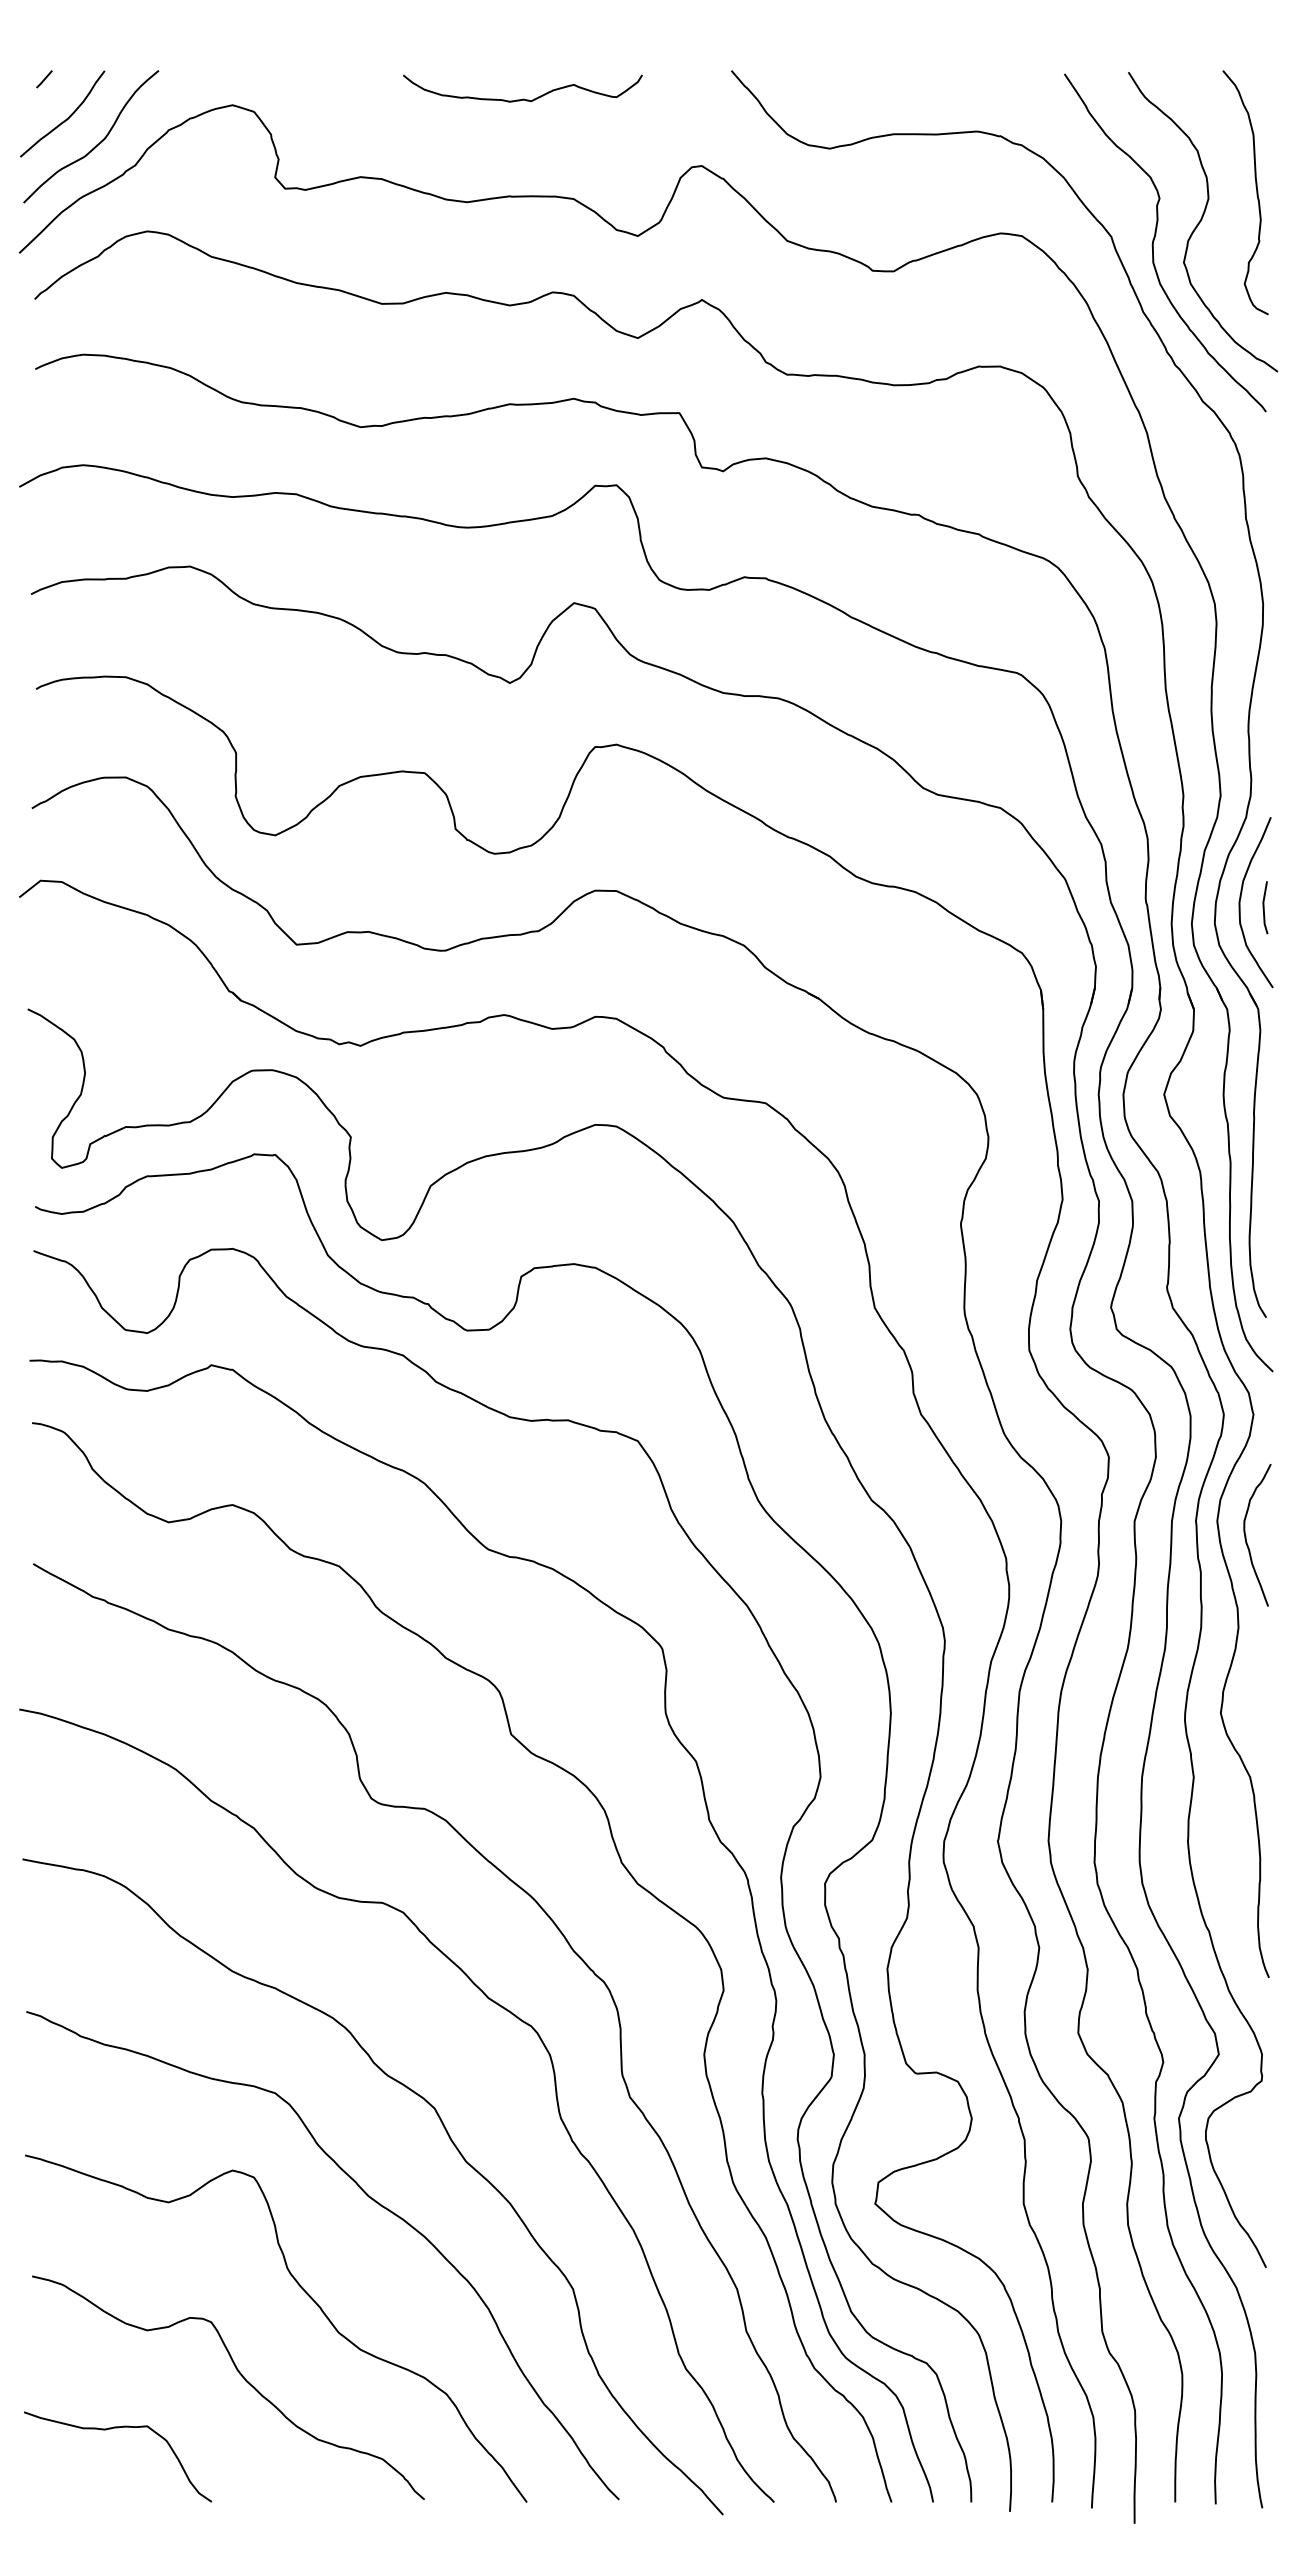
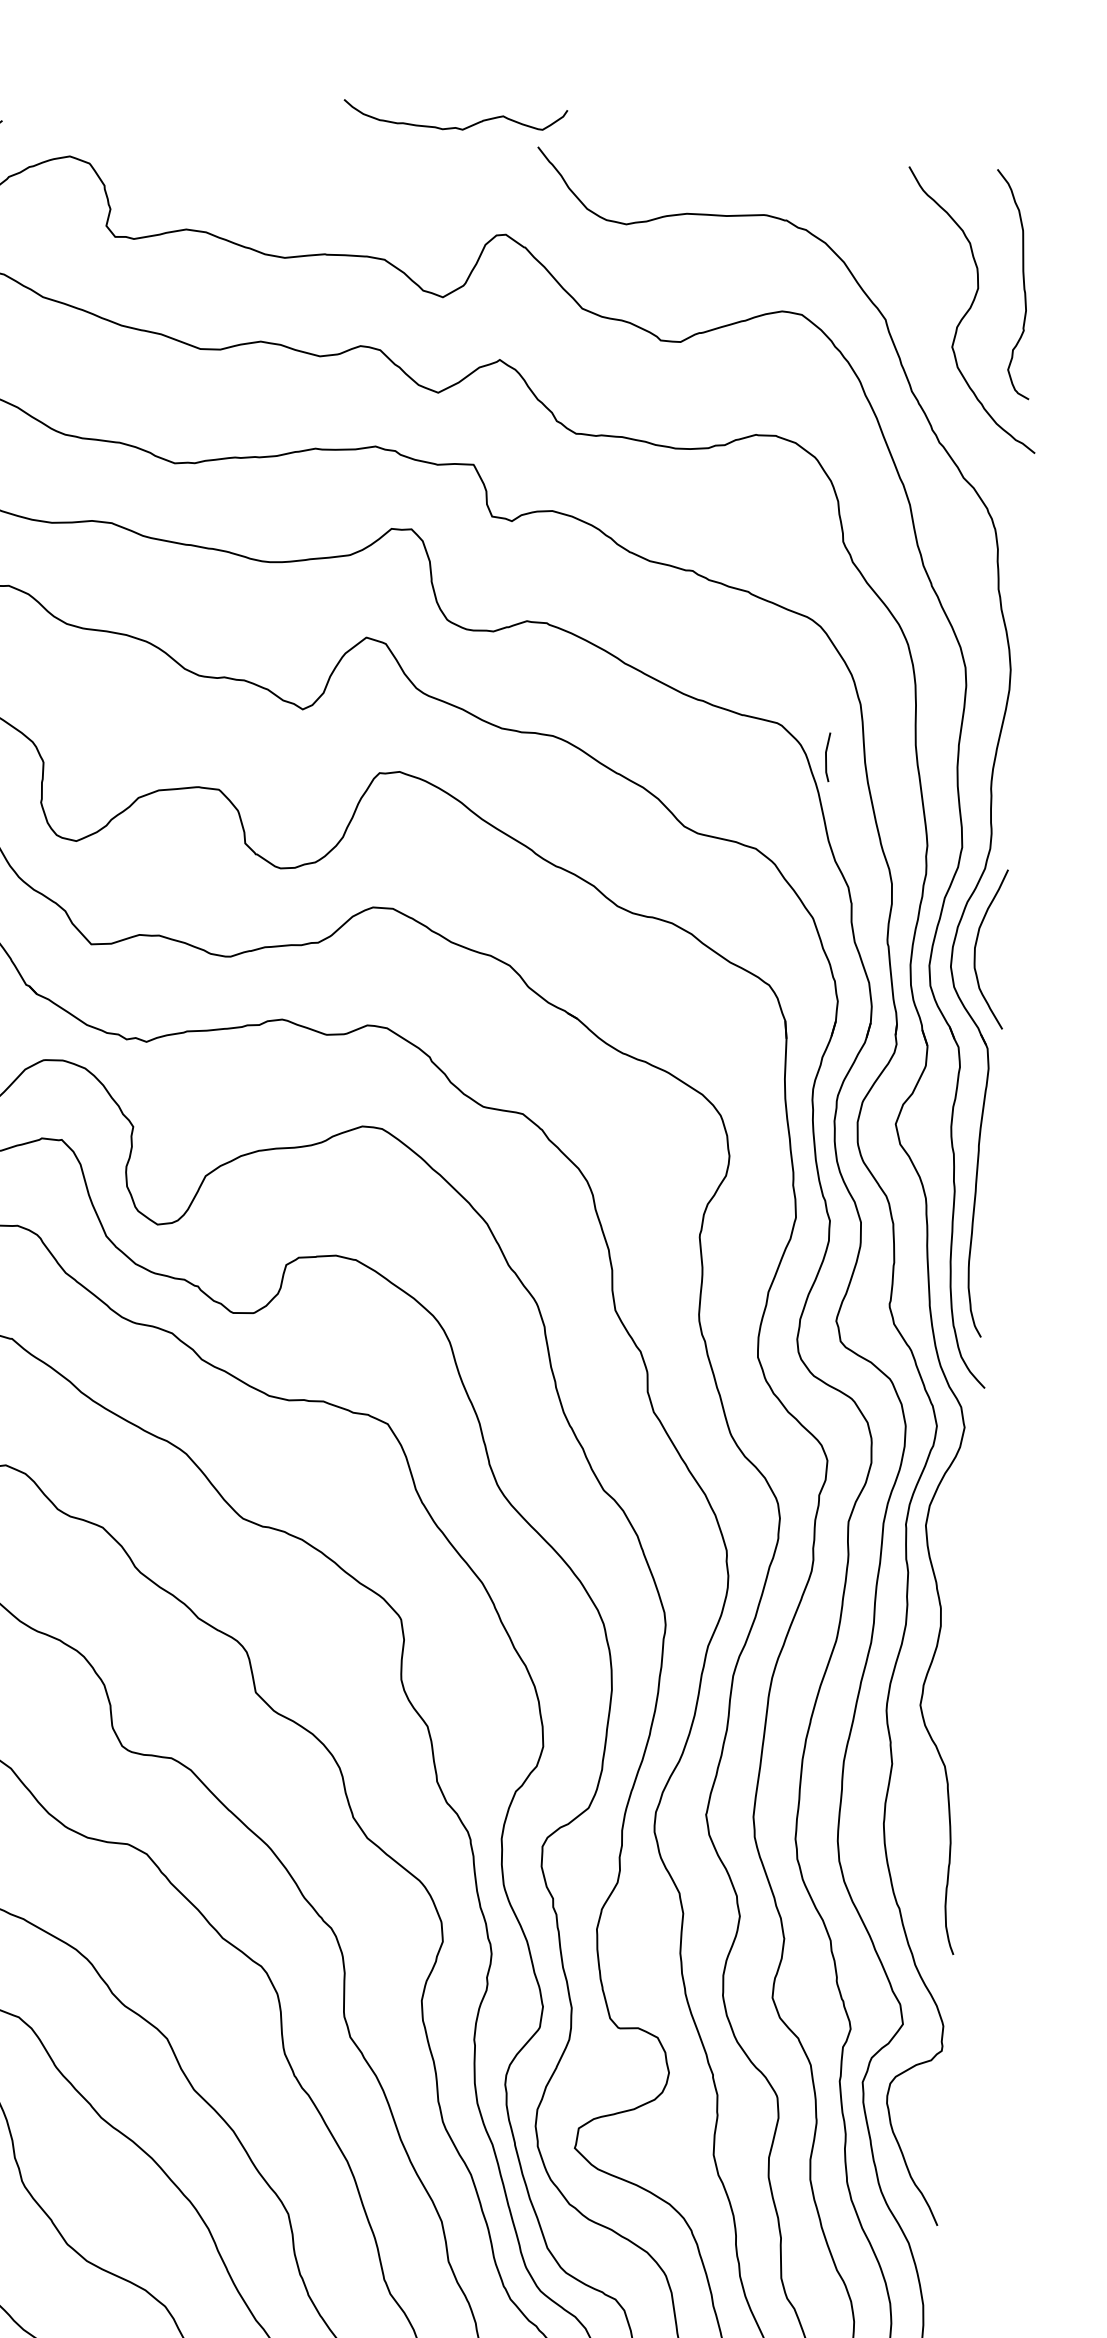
curve: (522, 98) -> (454, 126), moved
curve: (1155, 238) -> (926, 323), removed
line: (1264, 907) -> (826, 757), moved
curve: (1246, 1536) -> (952, 1541), removed

